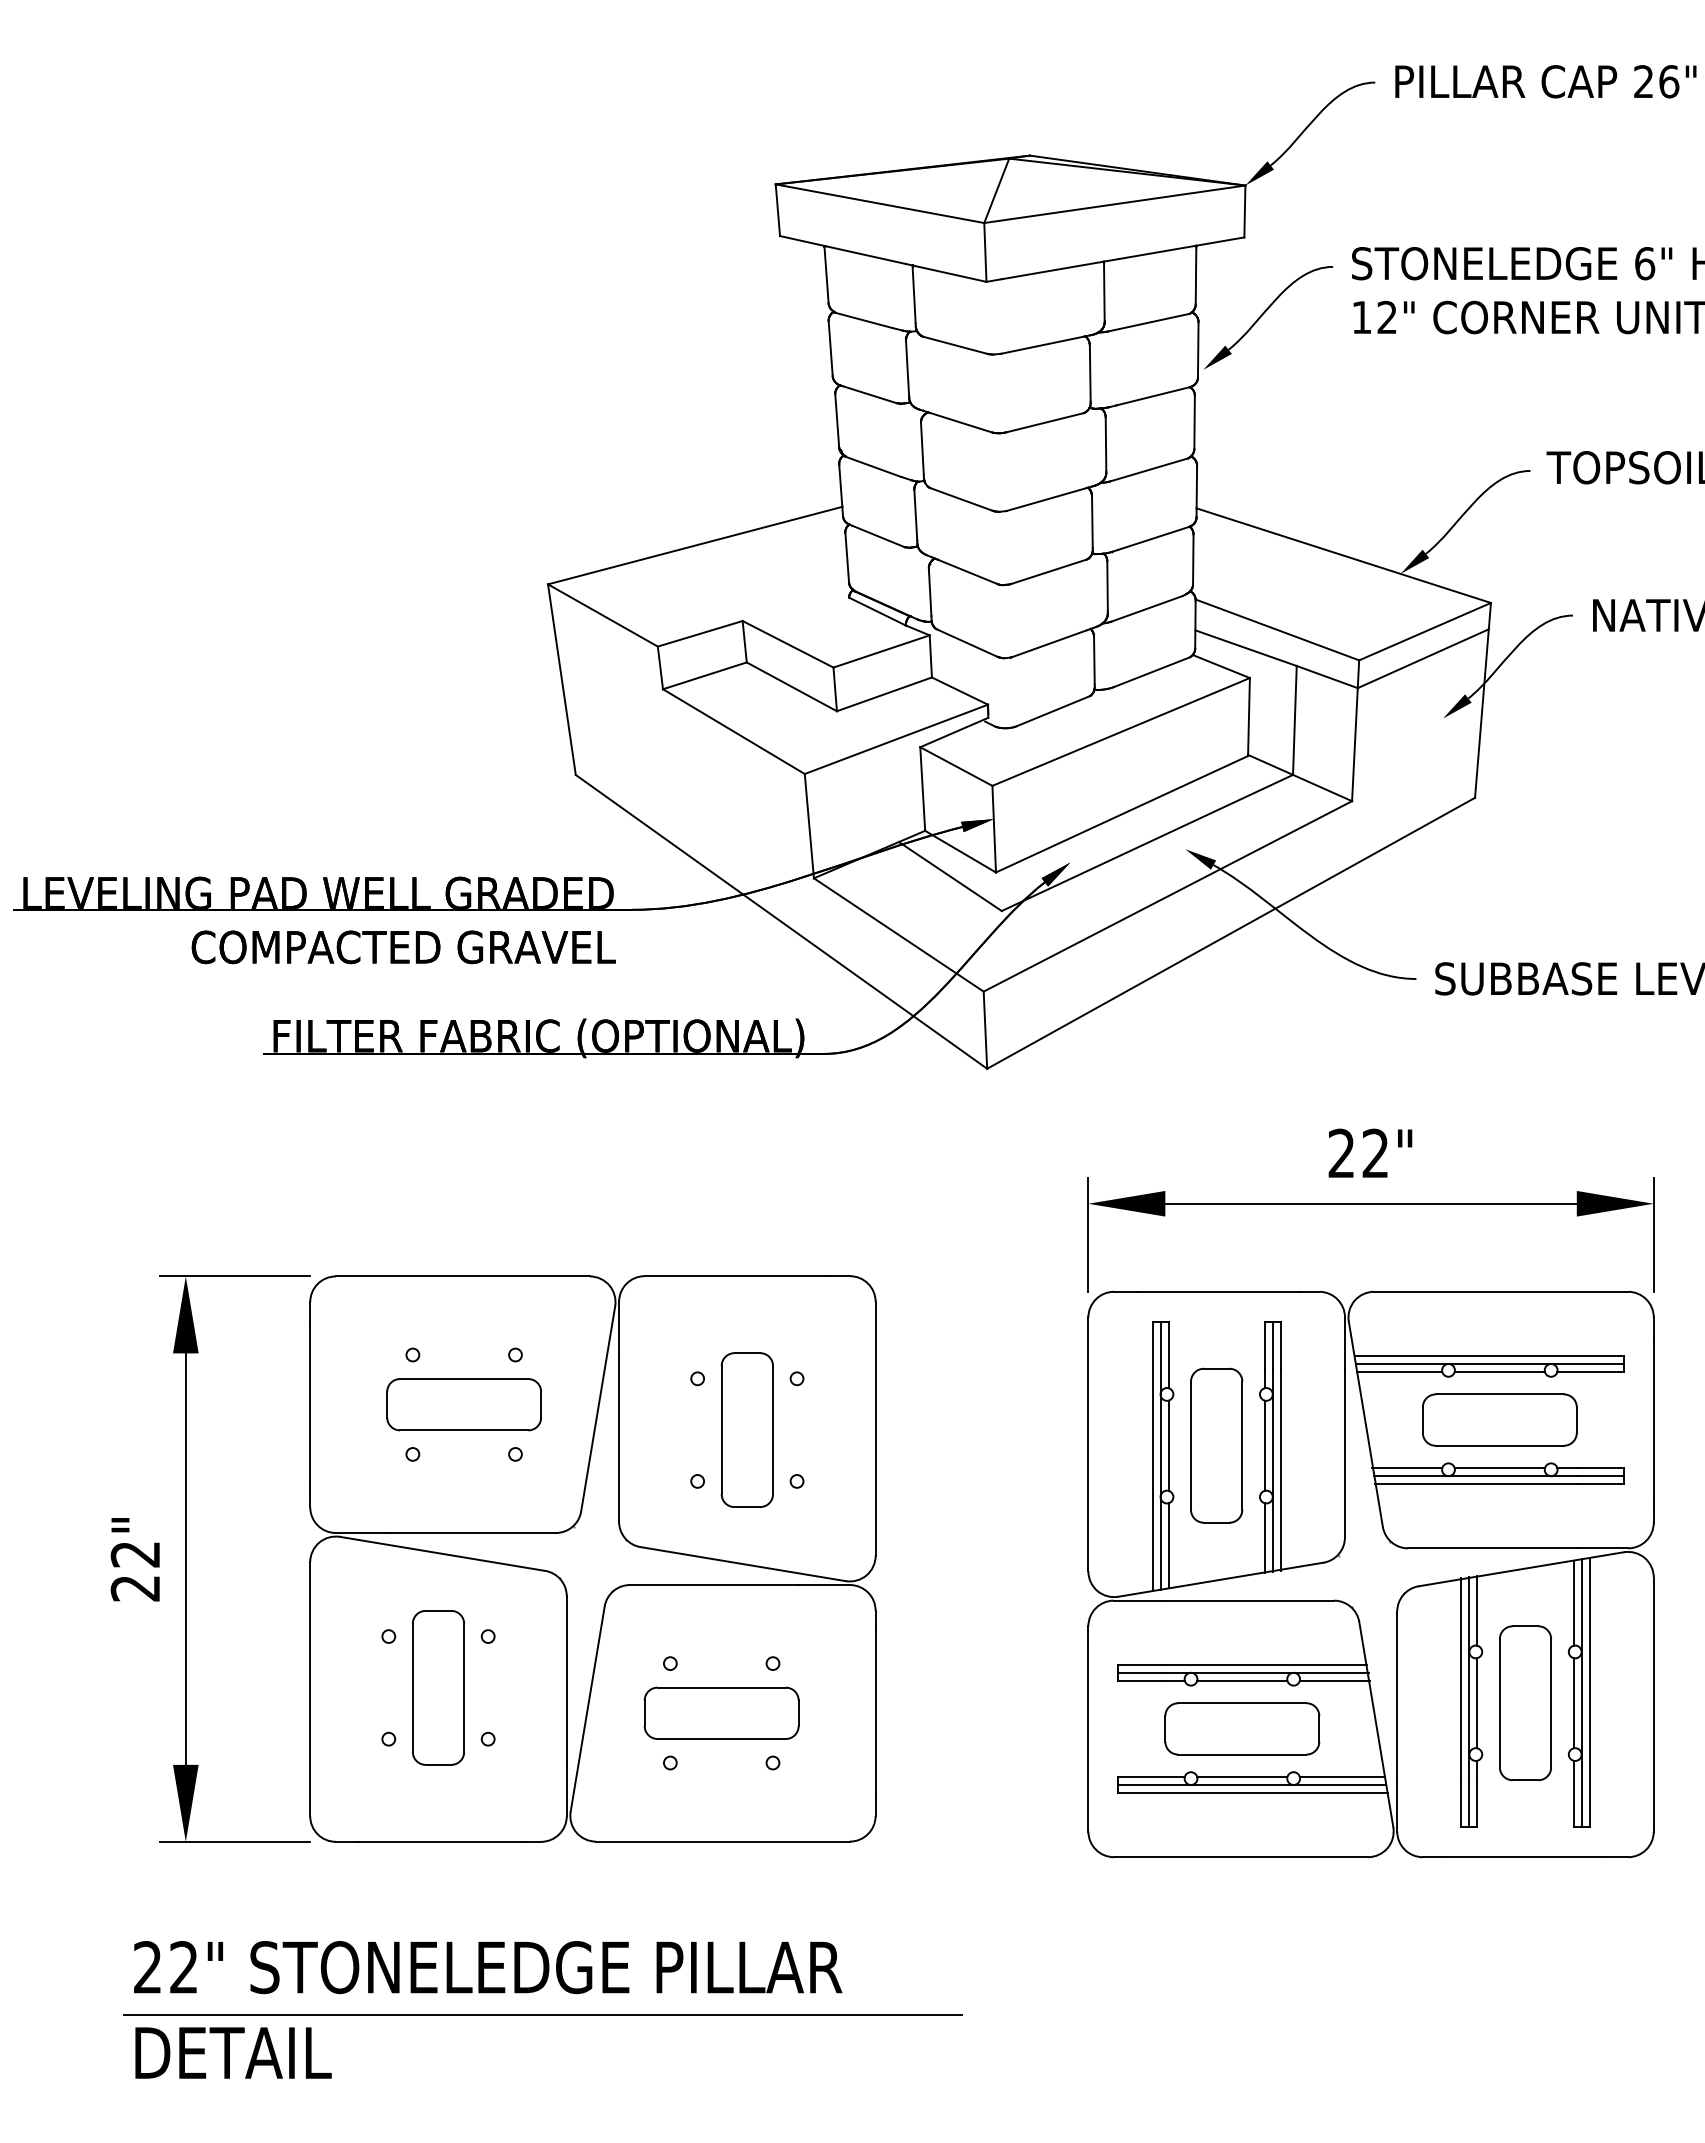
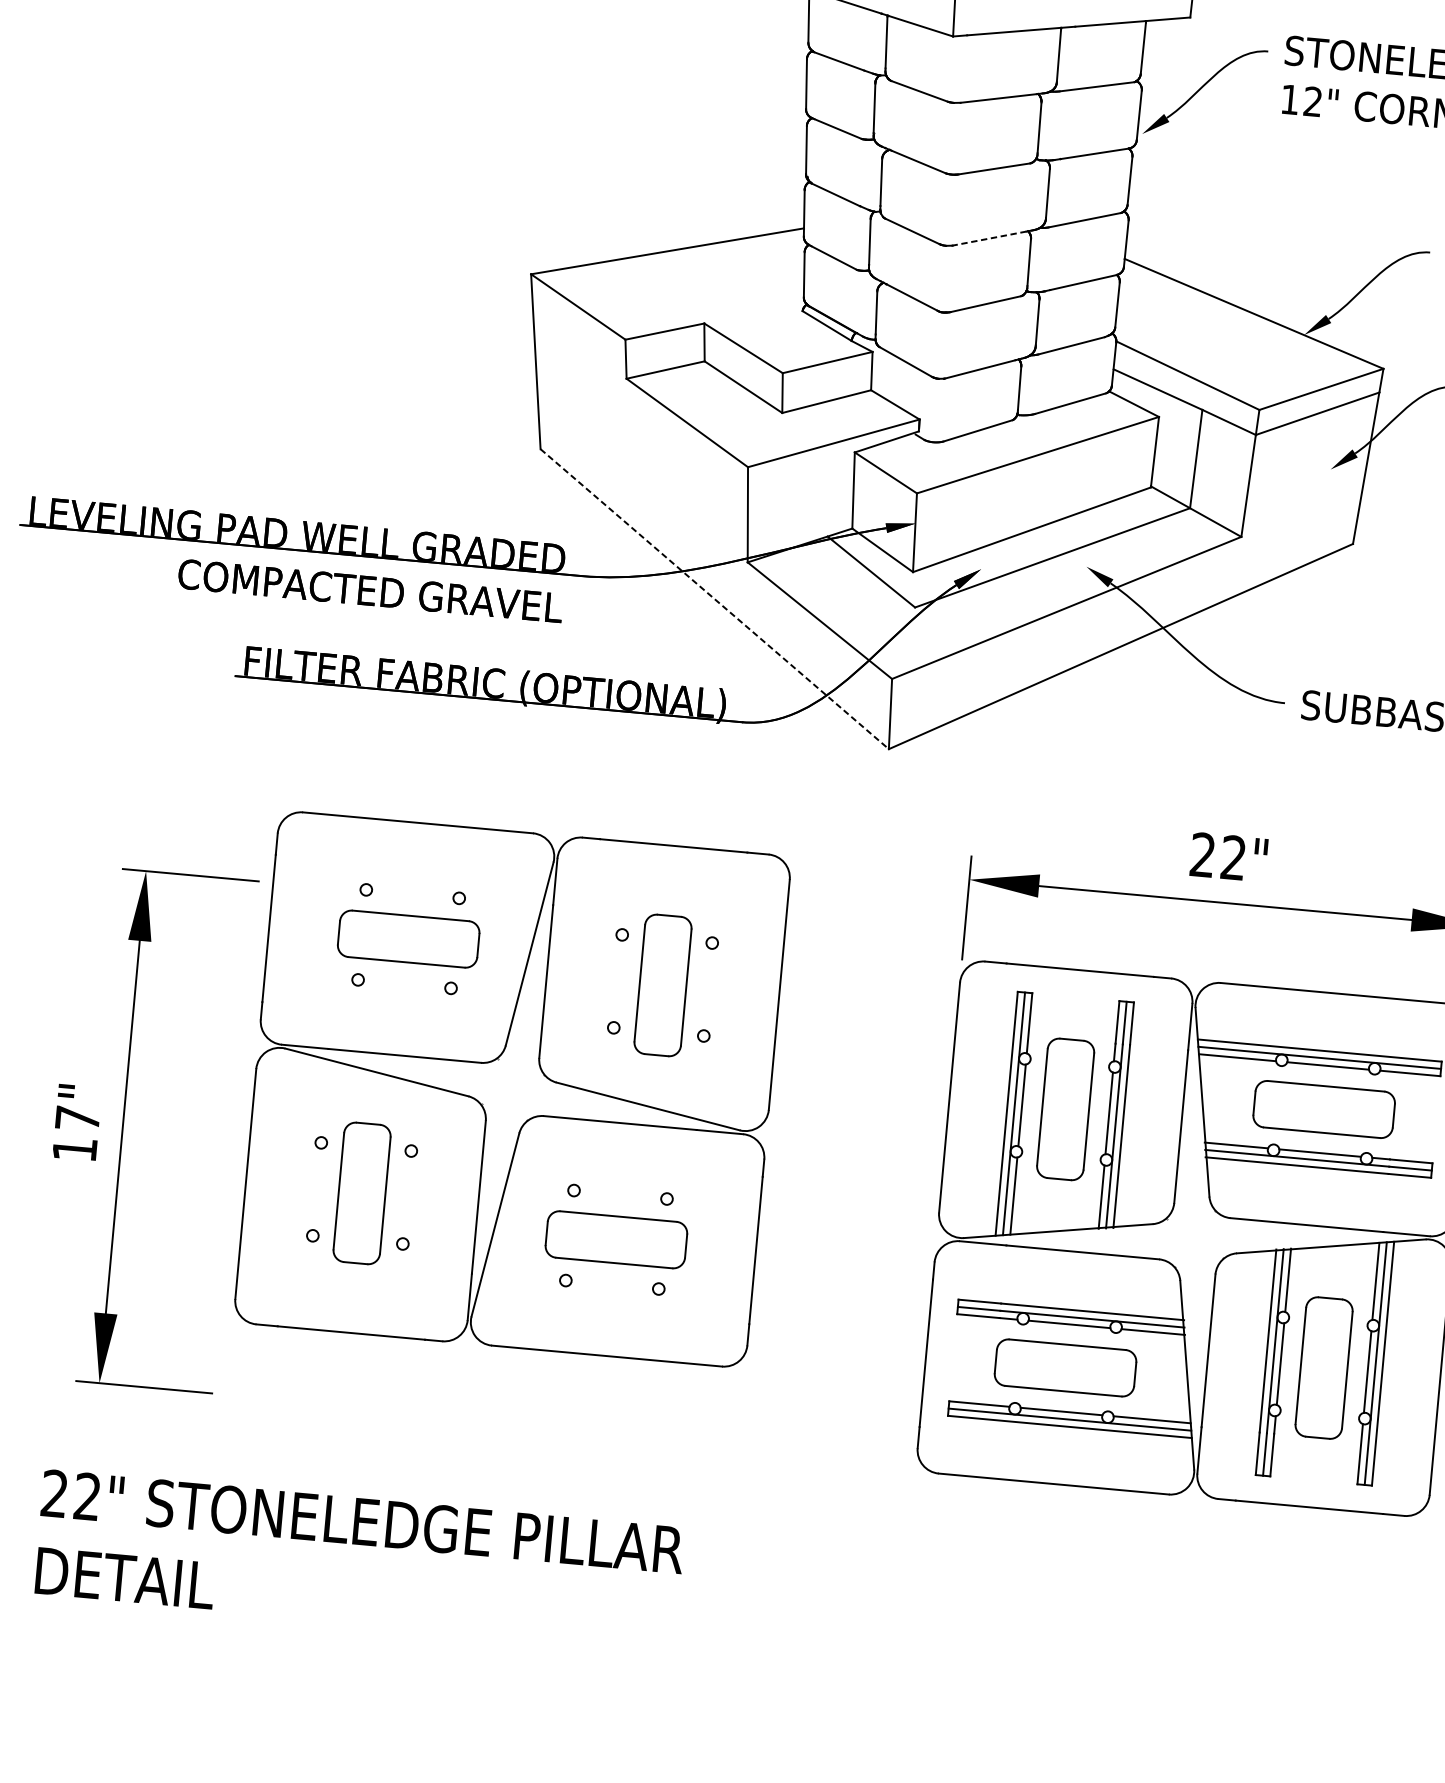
line: (1046, 499) -> (989, 238), solid -> dashed
line: (781, 921) -> (714, 598), solid -> dashed
part: (574, 1528) -> (498, 1060), moved
text: (134, 1571) -> (75, 1134), 22" -> 17"
line: (542, 2014) -> (408, 1568), removed

